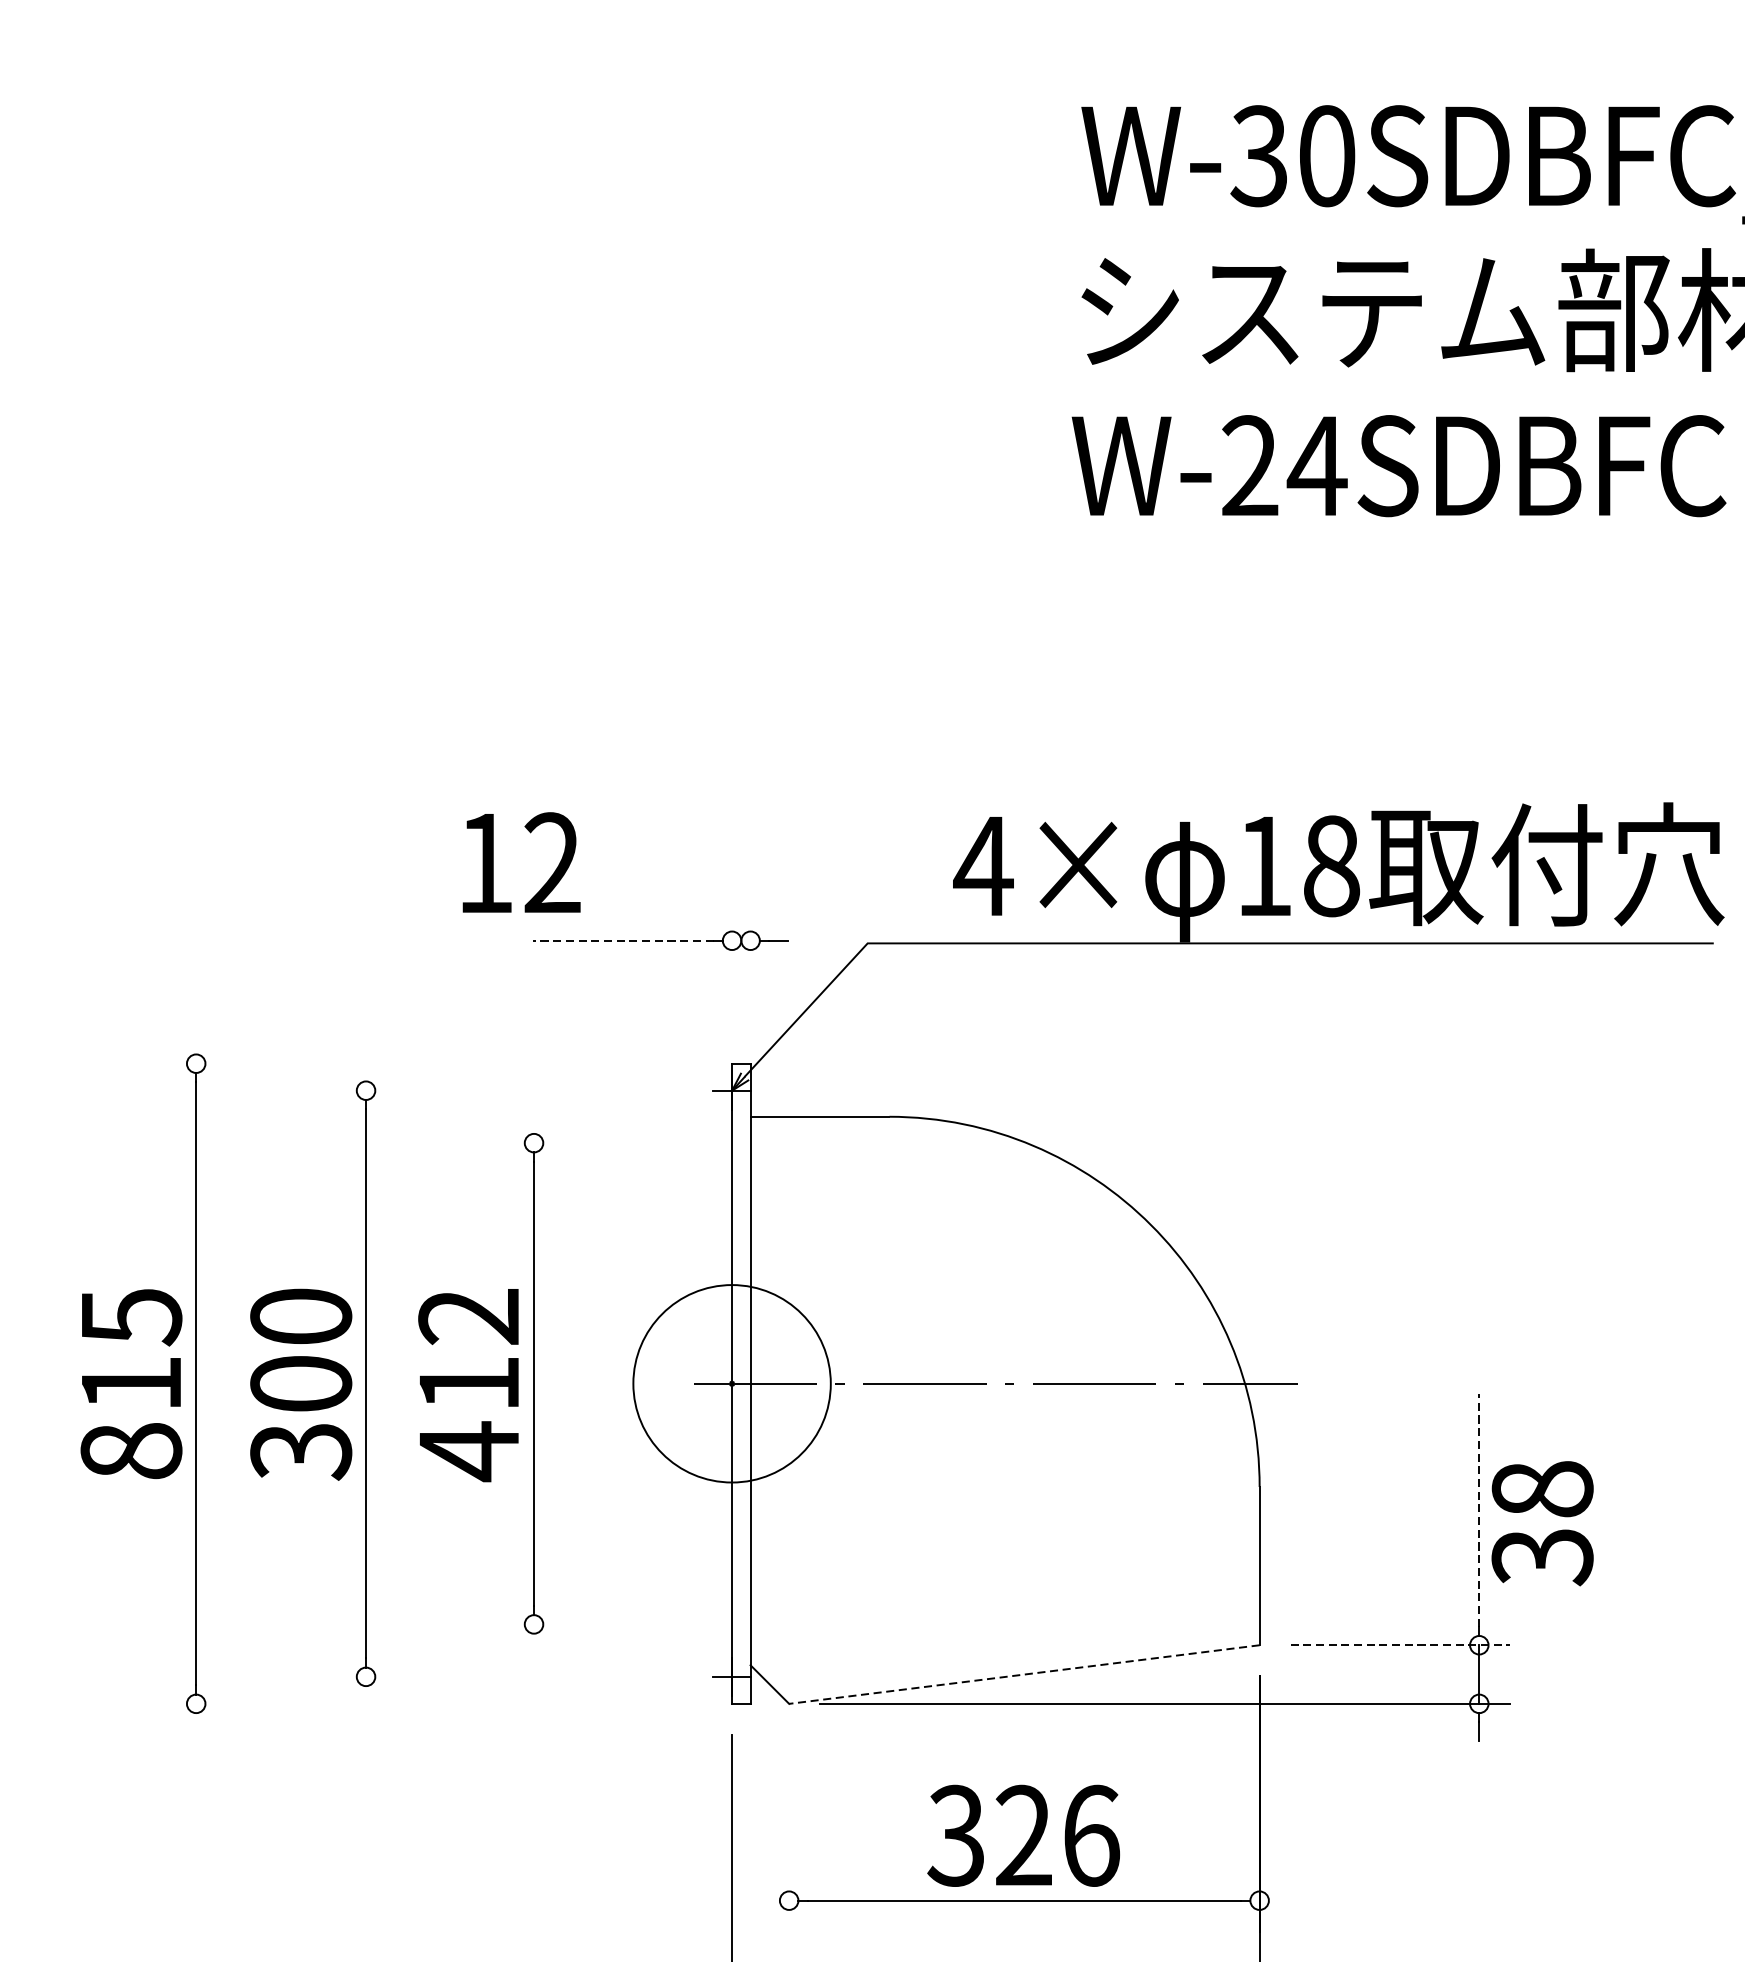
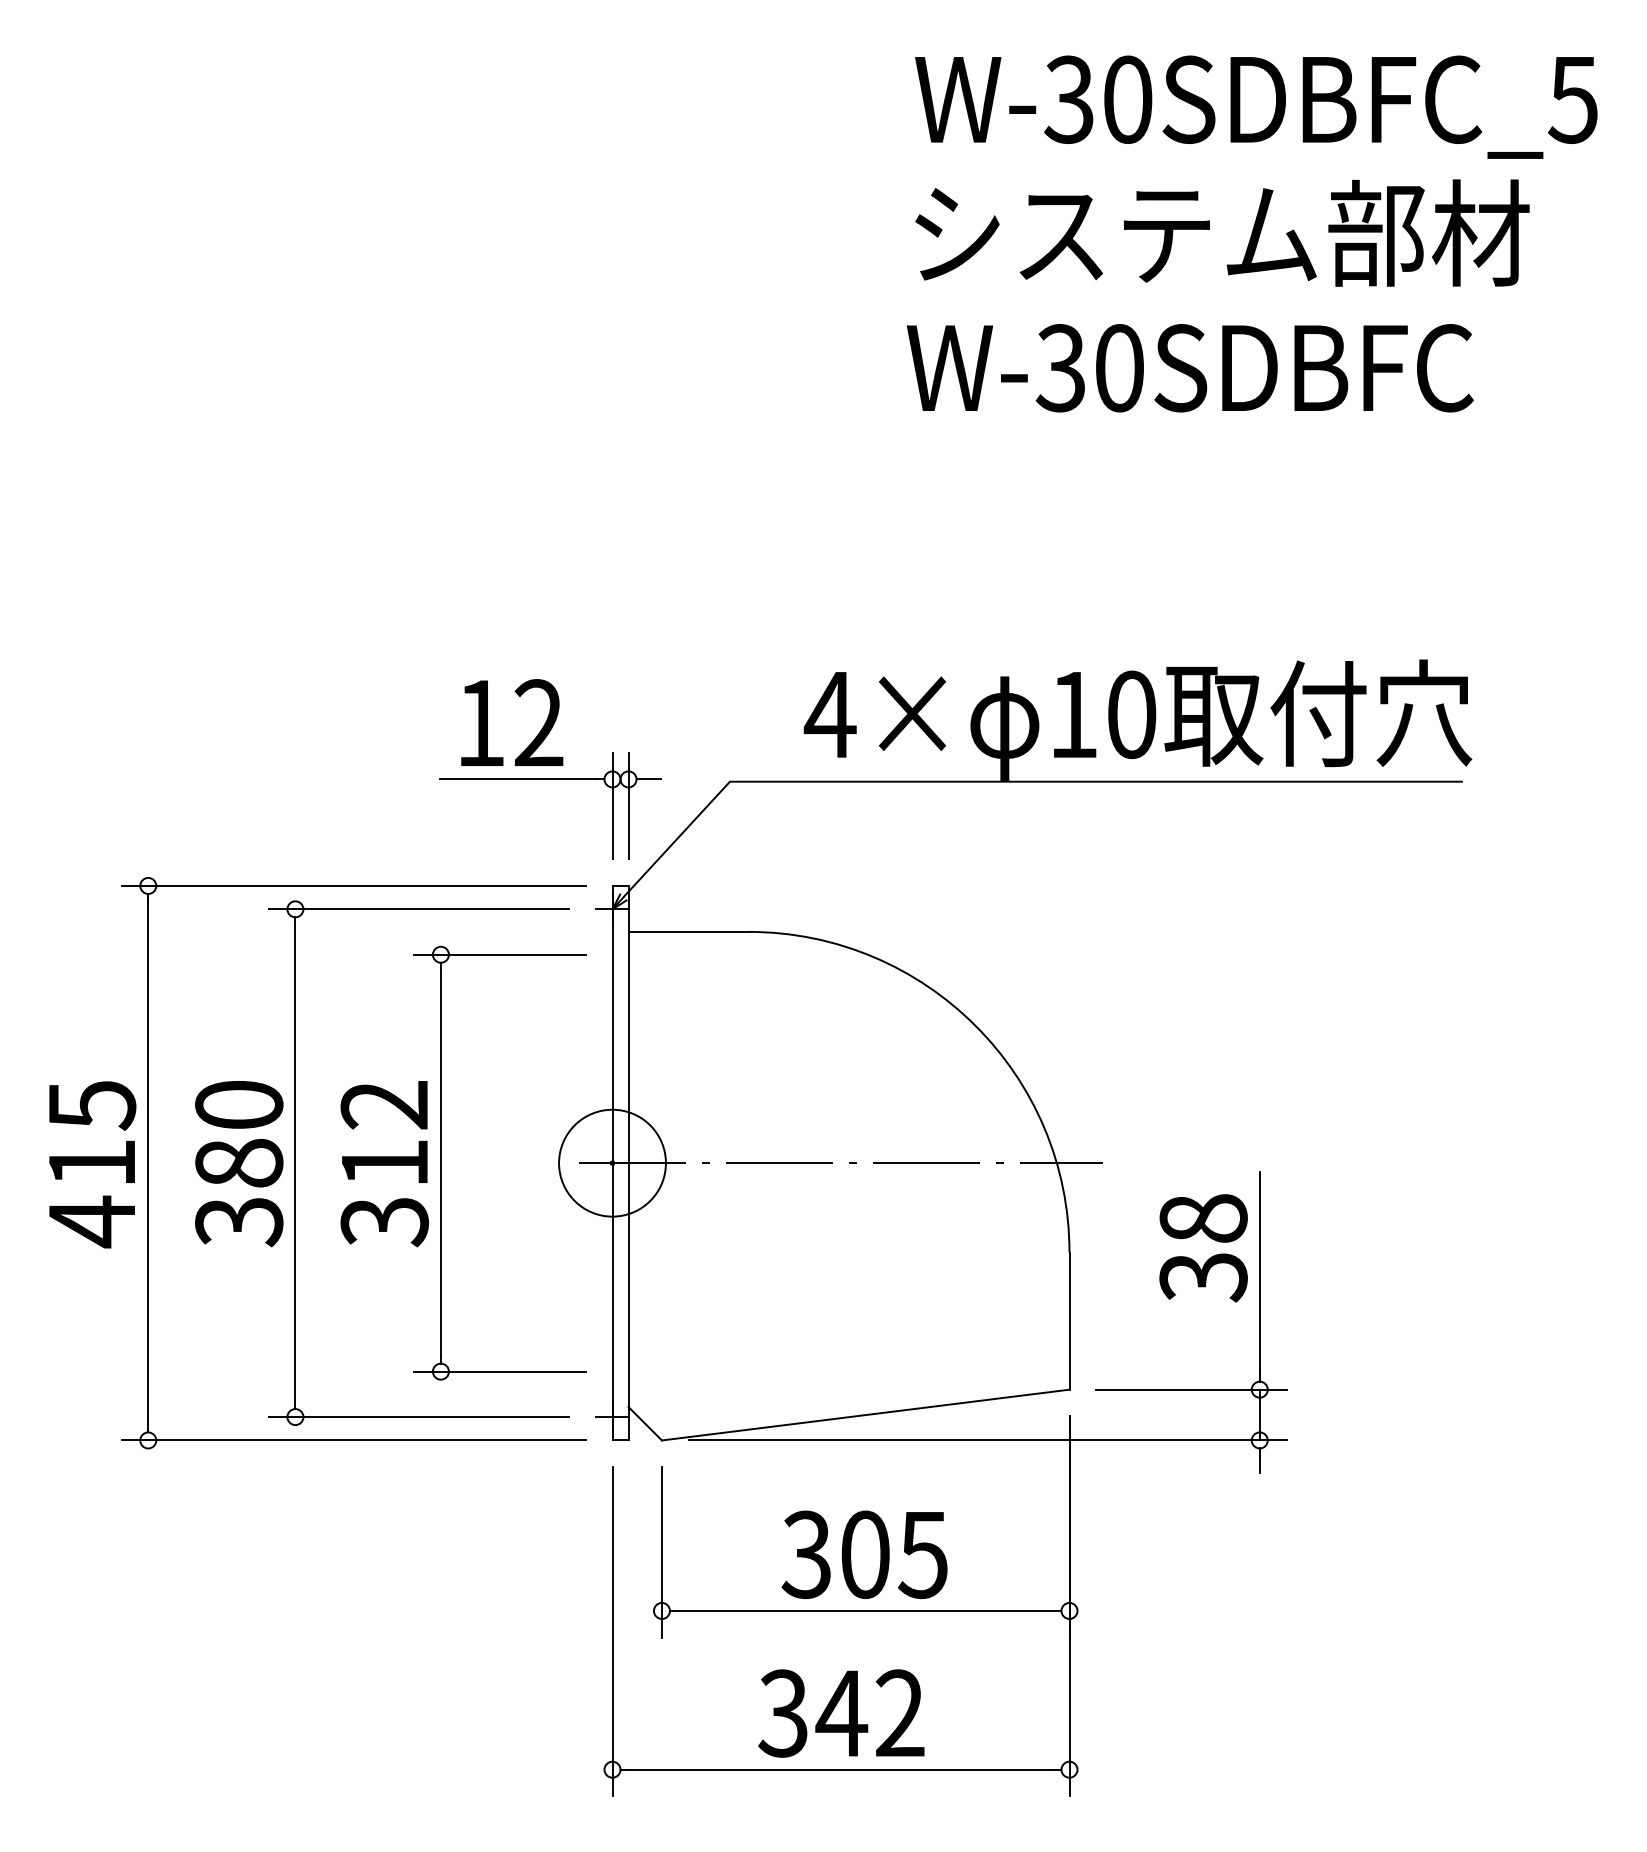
text: (1283, 466) -> (1090, 368), W-24SDBFC -> W-30SDBFC
text: (521, 862) -> (512, 722), moved
text: (1332, 865) -> (1132, 714), 18 -> 10
line: (622, 940) -> (517, 779), dashed -> solid
line: (732, 970) -> (612, 805), added
line: (750, 970) -> (628, 805), added
line: (433, 1063) -> (353, 885), added
line: (508, 1090) -> (418, 909), added
line: (601, 1142) -> (499, 954), added
text: (301, 1382) -> (239, 1162), 300 -> 380
circle: (732, 1382) -> (612, 1162), size x0.62
text: (131, 1451) -> (92, 1221), 815 -> 415
text: (468, 1451) -> (384, 1221), 412 -> 312
line: (1478, 1509) -> (1259, 1272), dashed -> solid
text: (1542, 1523) -> (1203, 1248), moved
line: (601, 1624) -> (499, 1371), added
line: (1400, 1645) -> (1191, 1389), dashed -> solid
line: (1024, 1675) -> (865, 1415), dashed -> solid
line: (508, 1677) -> (418, 1417), added
line: (433, 1703) -> (353, 1440), added
line: (788, 1833) -> (661, 1552), added
text: (1057, 1835) -> (894, 1554), 326 -> 305

